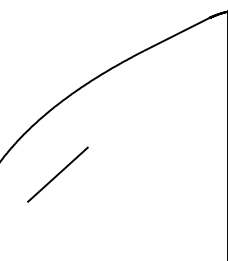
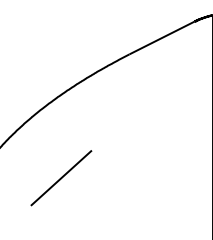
line: (57, 174) -> (60, 177), moved

